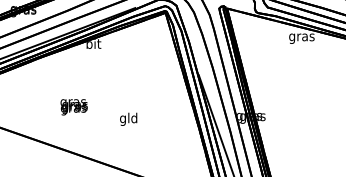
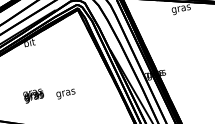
text: (73, 107) -> (33, 96), moved
text: (128, 118) -> (65, 92), gld -> gras

